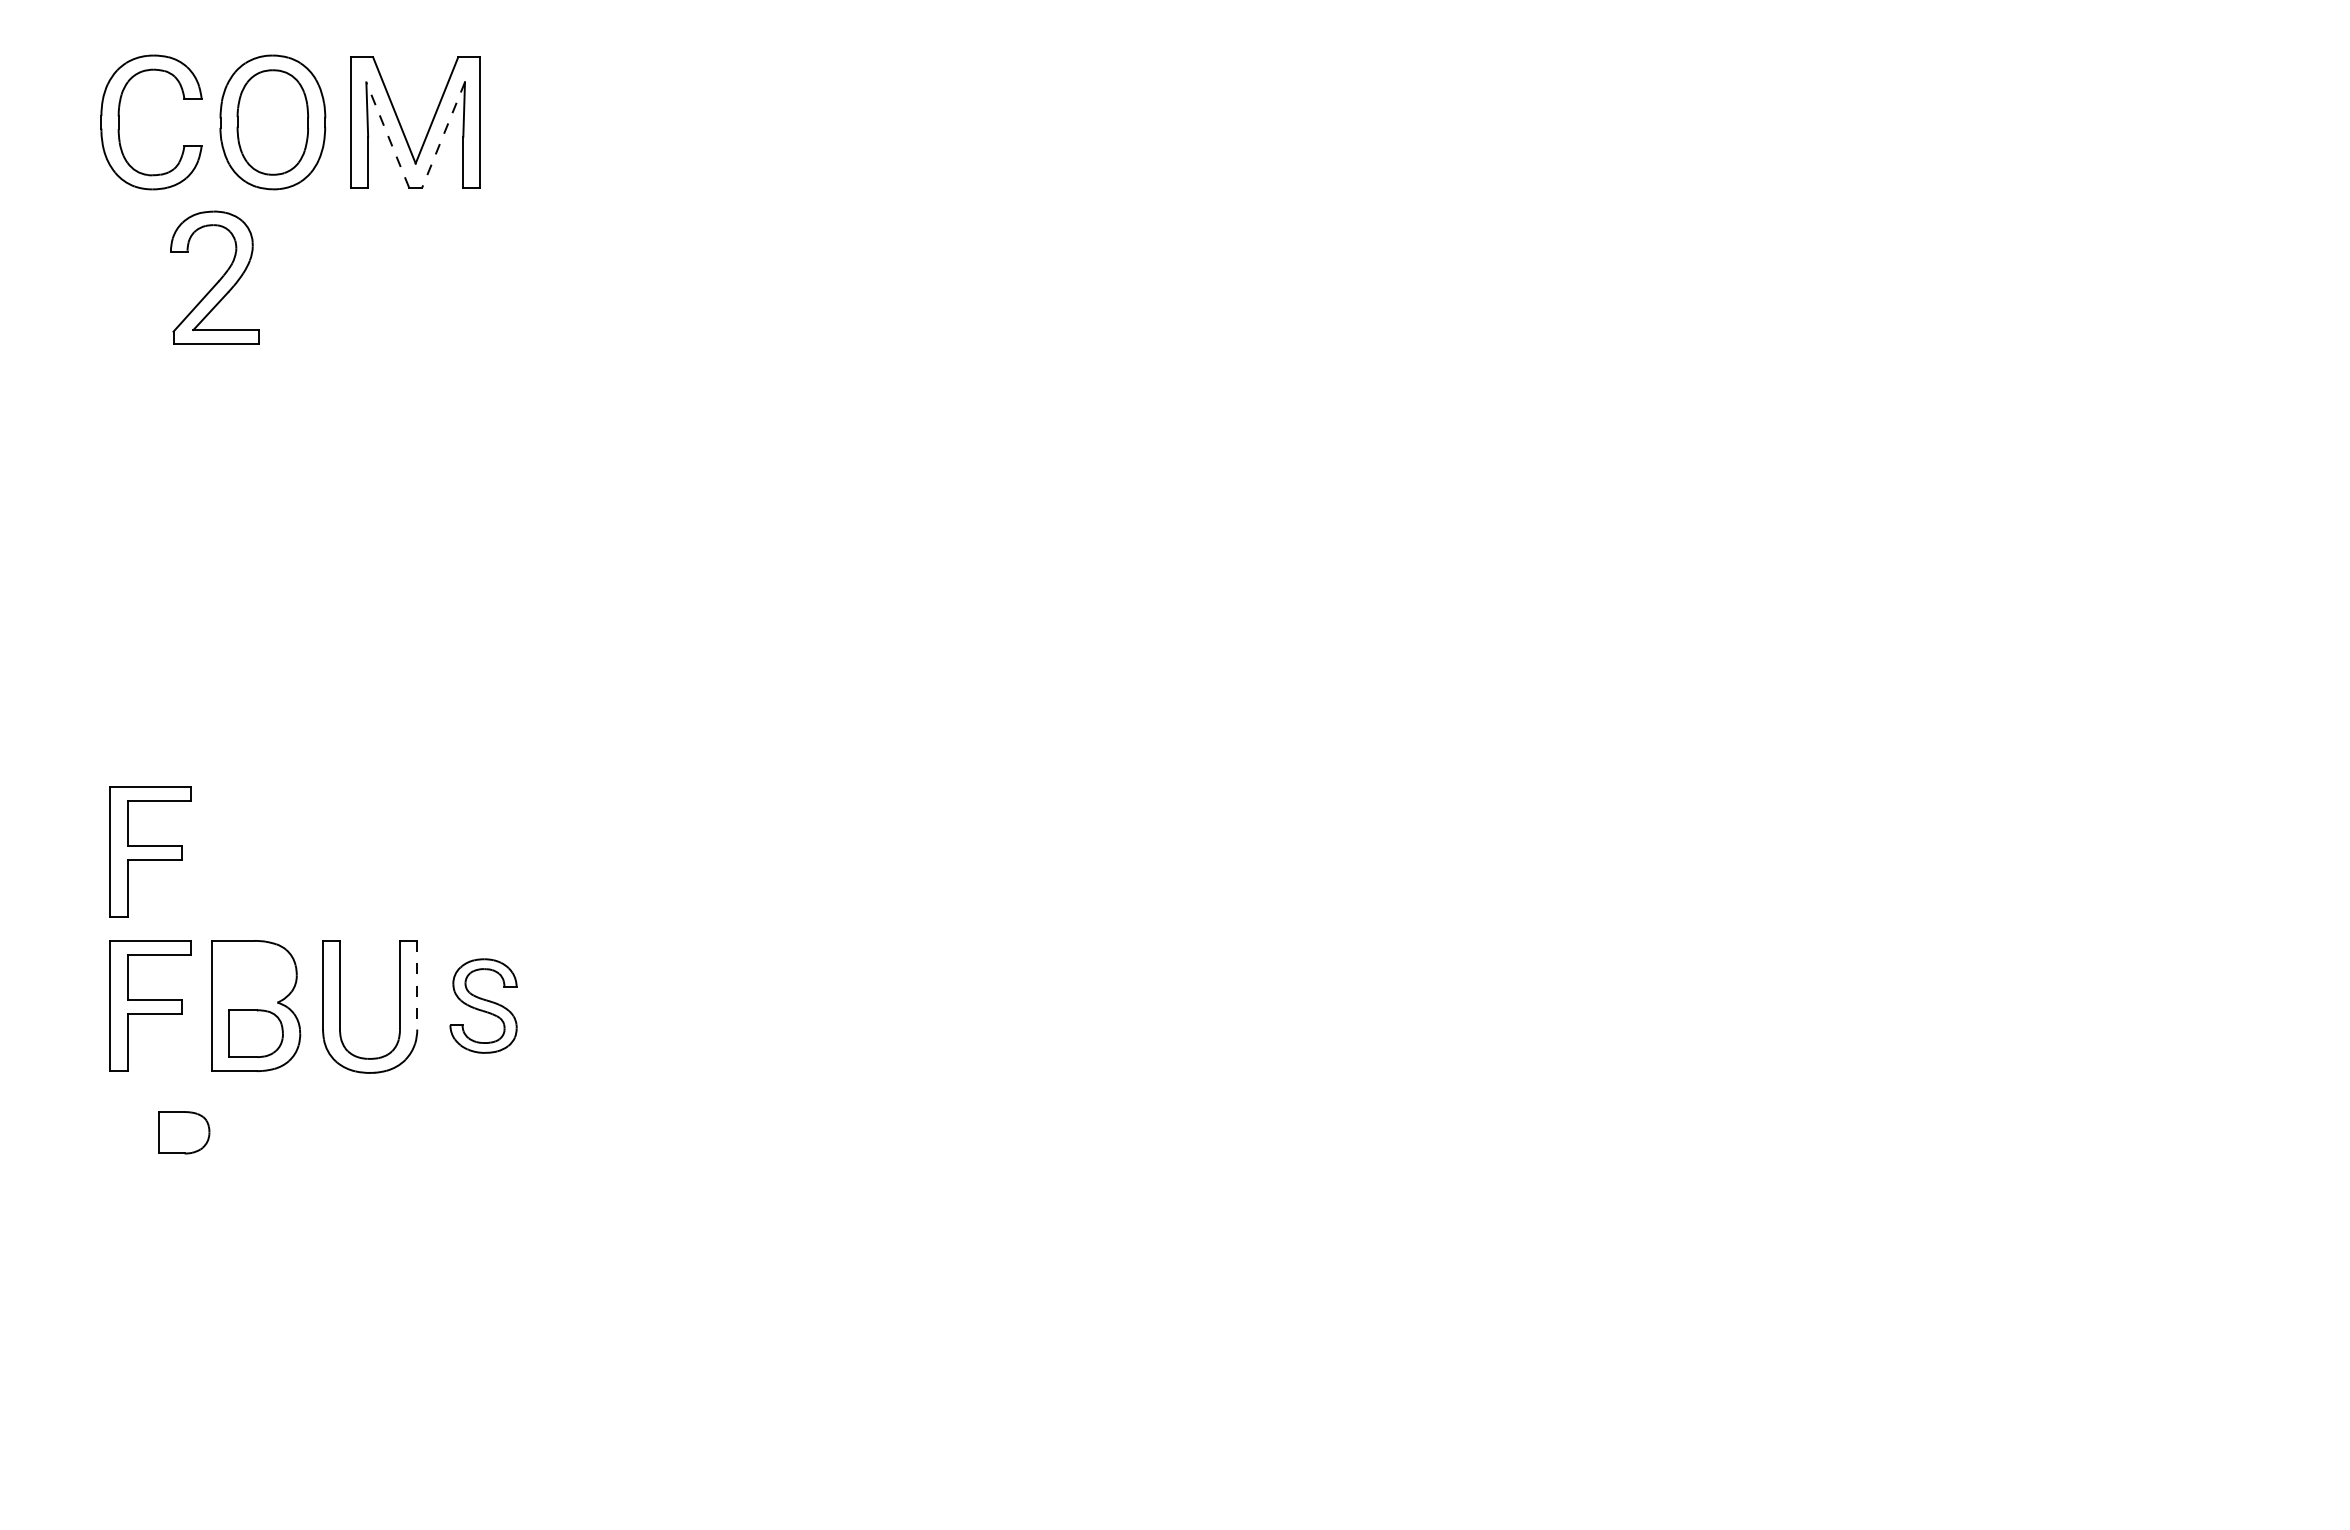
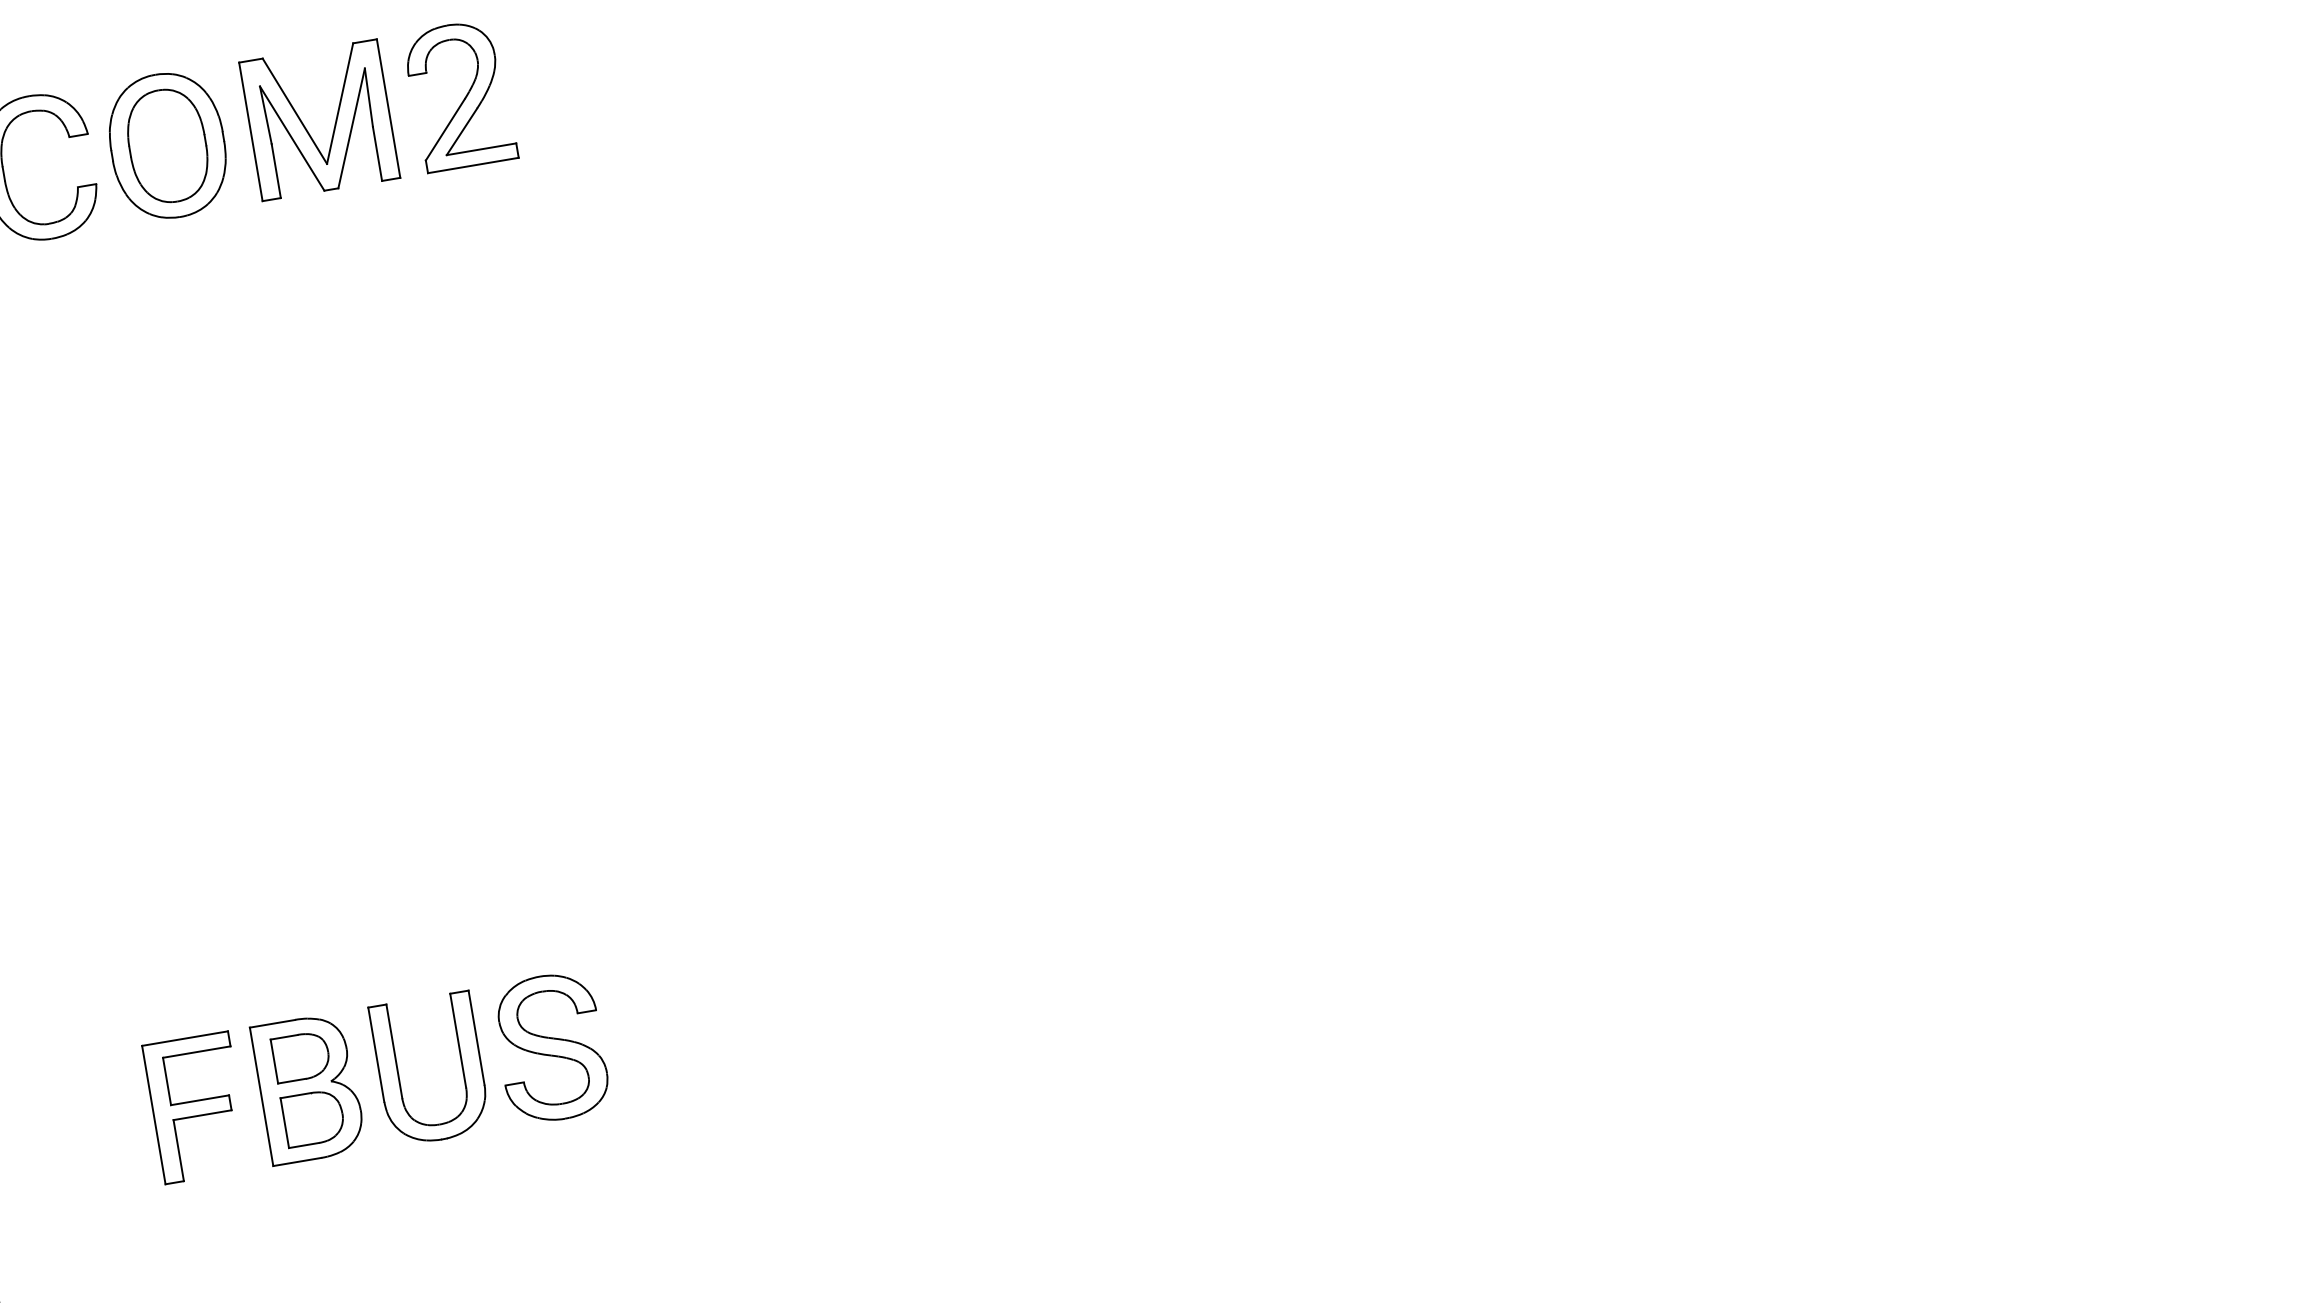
line: (443, 134) -> (351, 128), dashed -> solid
line: (387, 135) -> (292, 139), dashed -> solid
part: (214, 277) -> (459, 95), moved
part: (150, 851) -> (168, 943), removed
line: (417, 985) -> (476, 1037), dashed -> solid
part: (483, 1005) -> (550, 1047), size x1.43
part: (184, 1132) -> (301, 1056), moved

